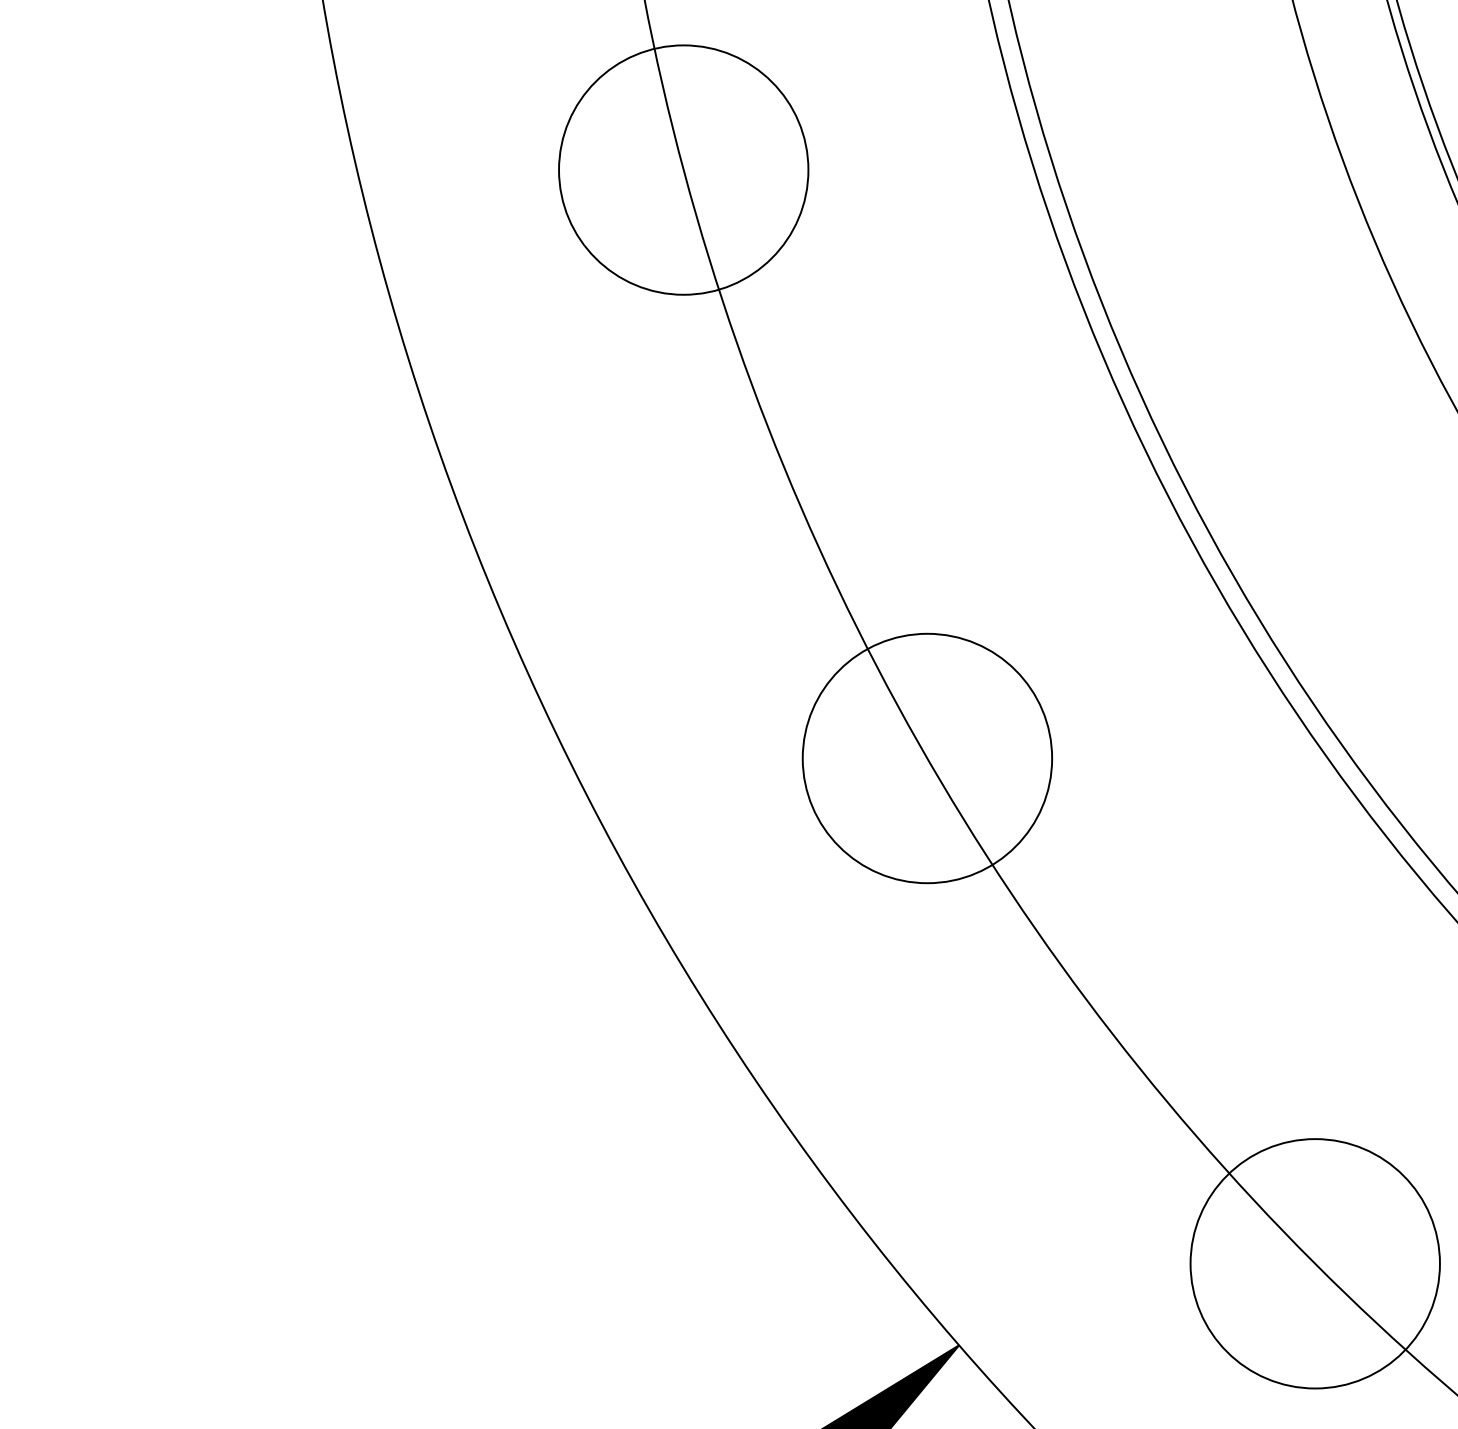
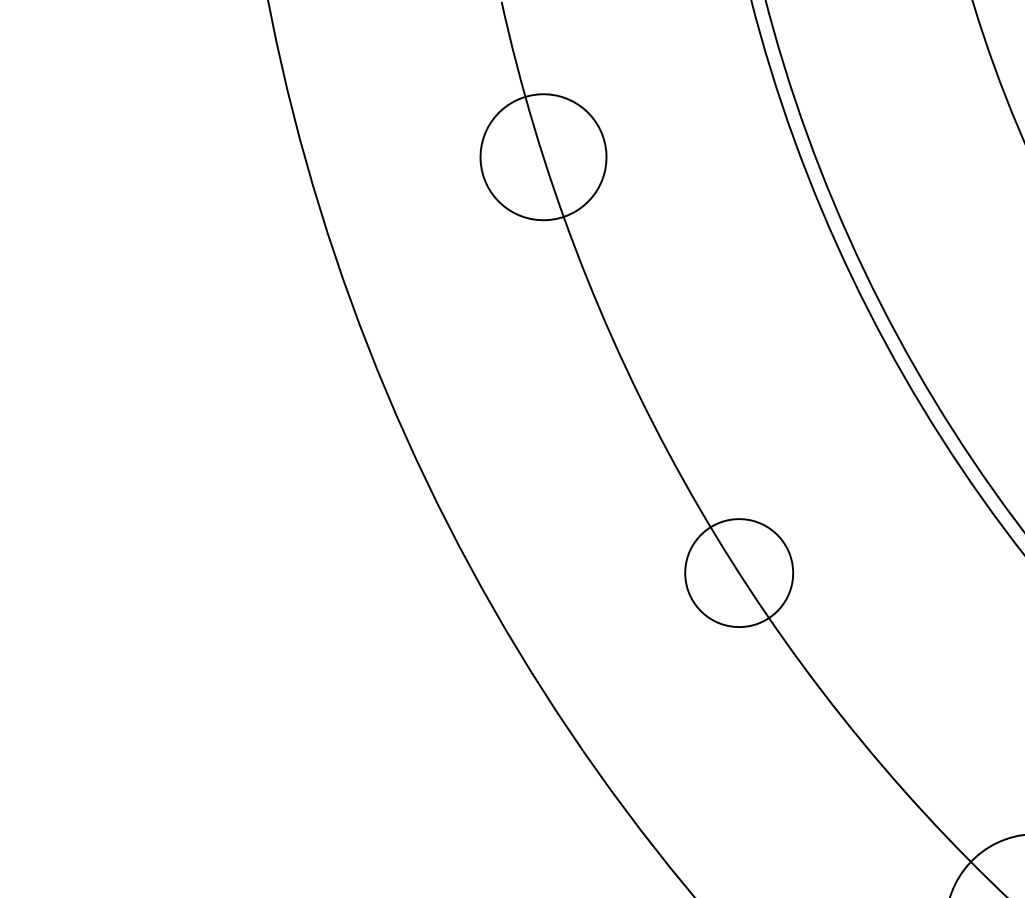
circle: (683, 169) -> (543, 156), size x0.7
circle: (927, 758) -> (739, 573), size x0.6

